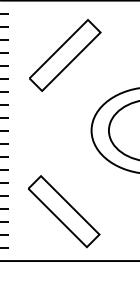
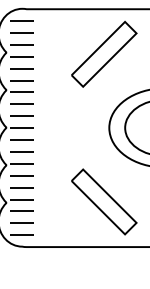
part: (65, 54) -> (104, 53), moved
part: (64, 211) -> (104, 201), moved

